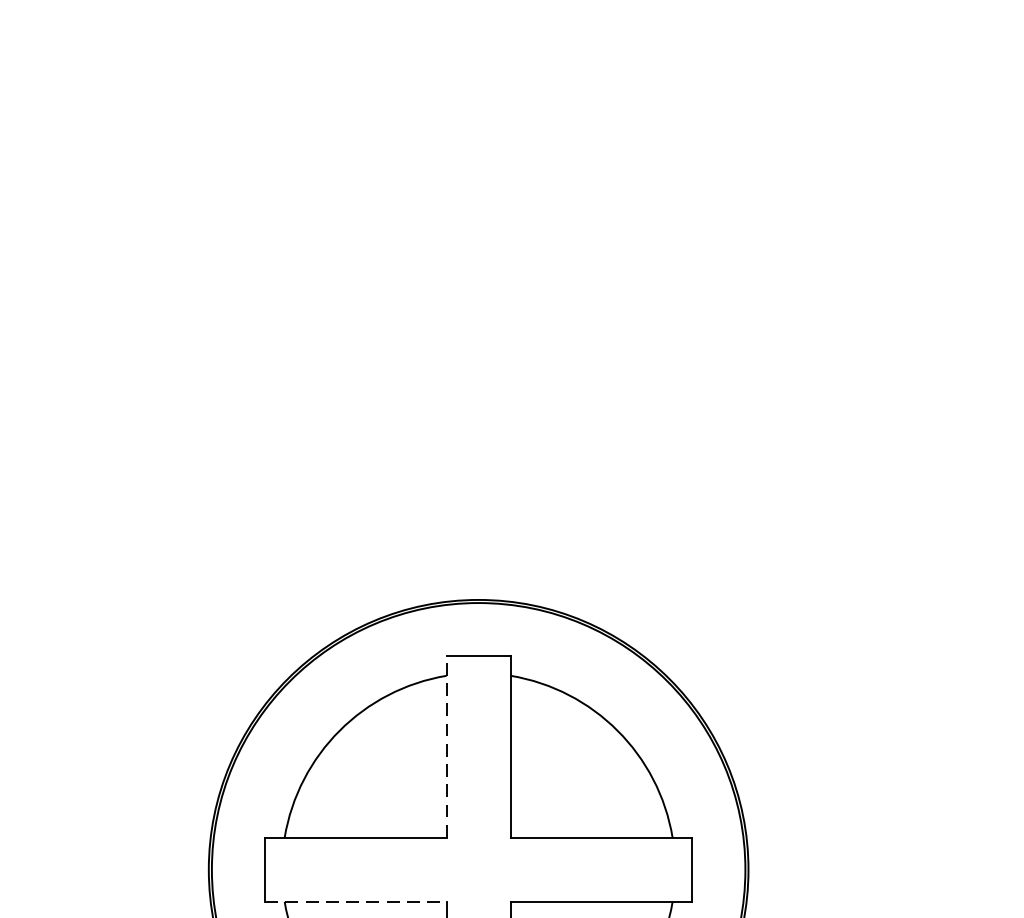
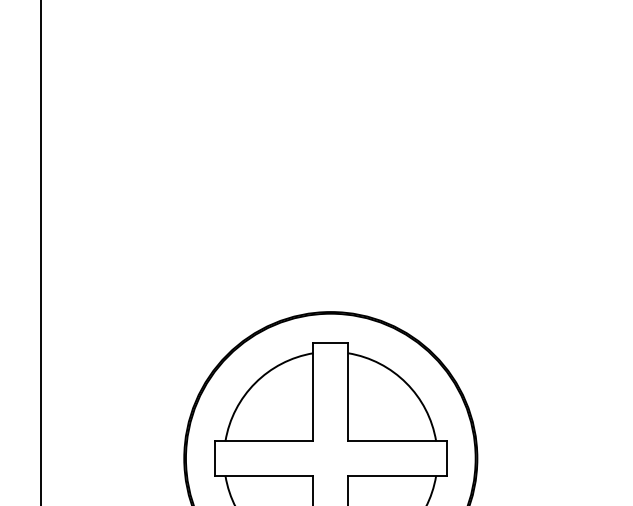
line: (446, 746) -> (313, 391), dashed -> solid
line: (356, 900) -> (264, 475), dashed -> solid

